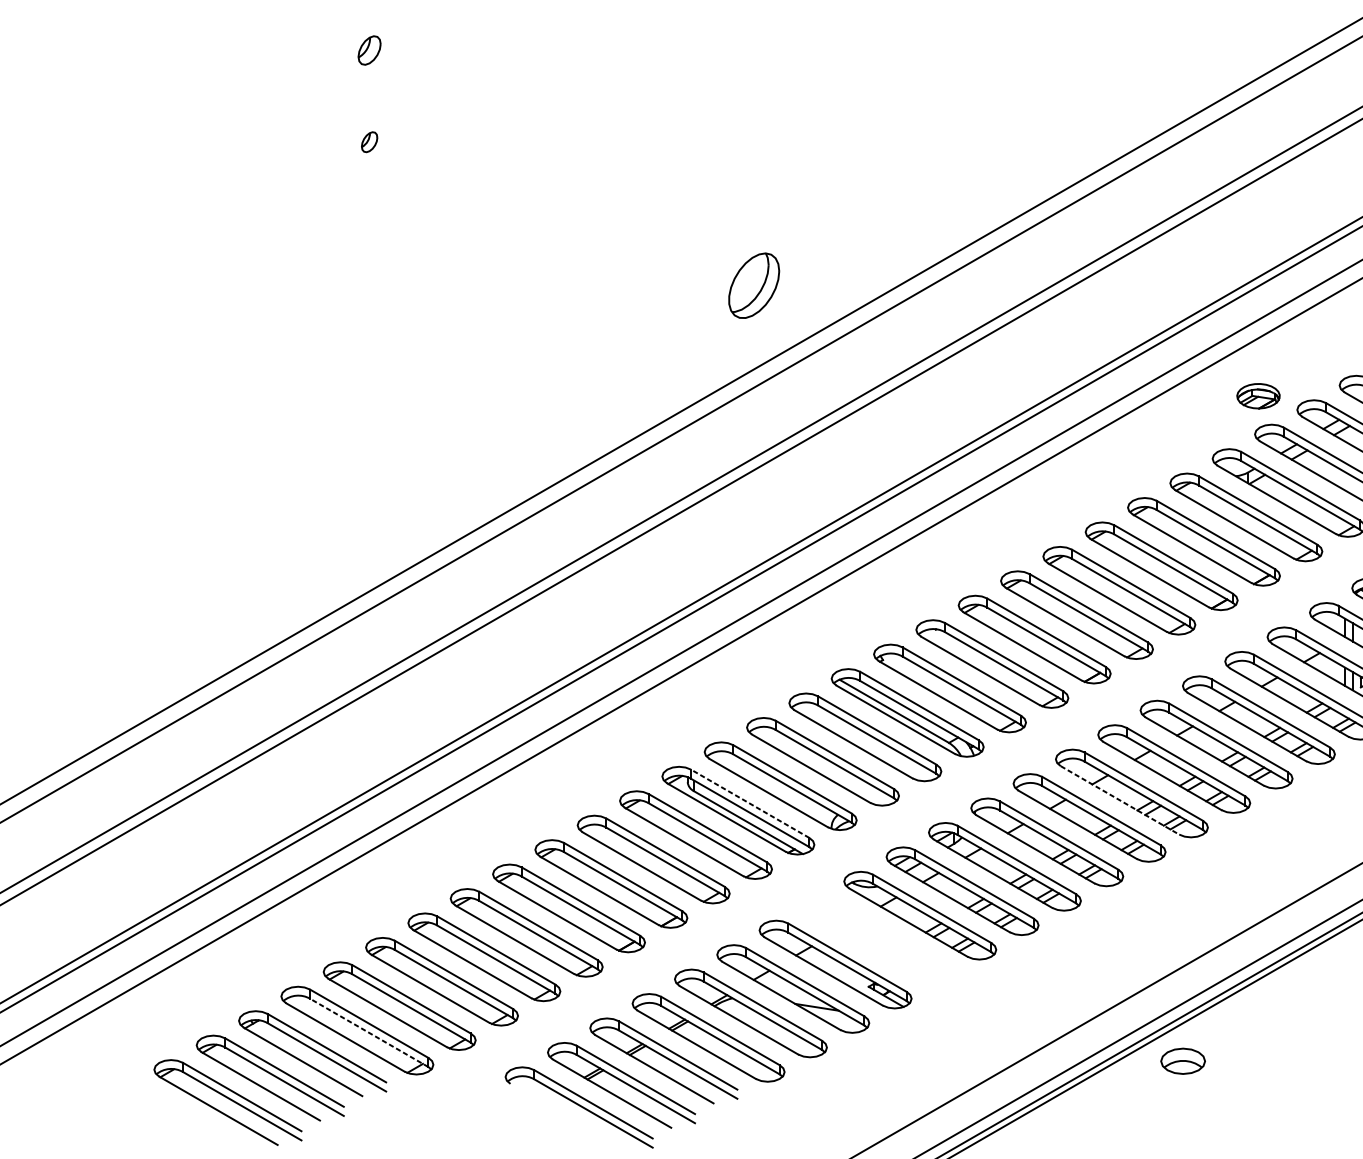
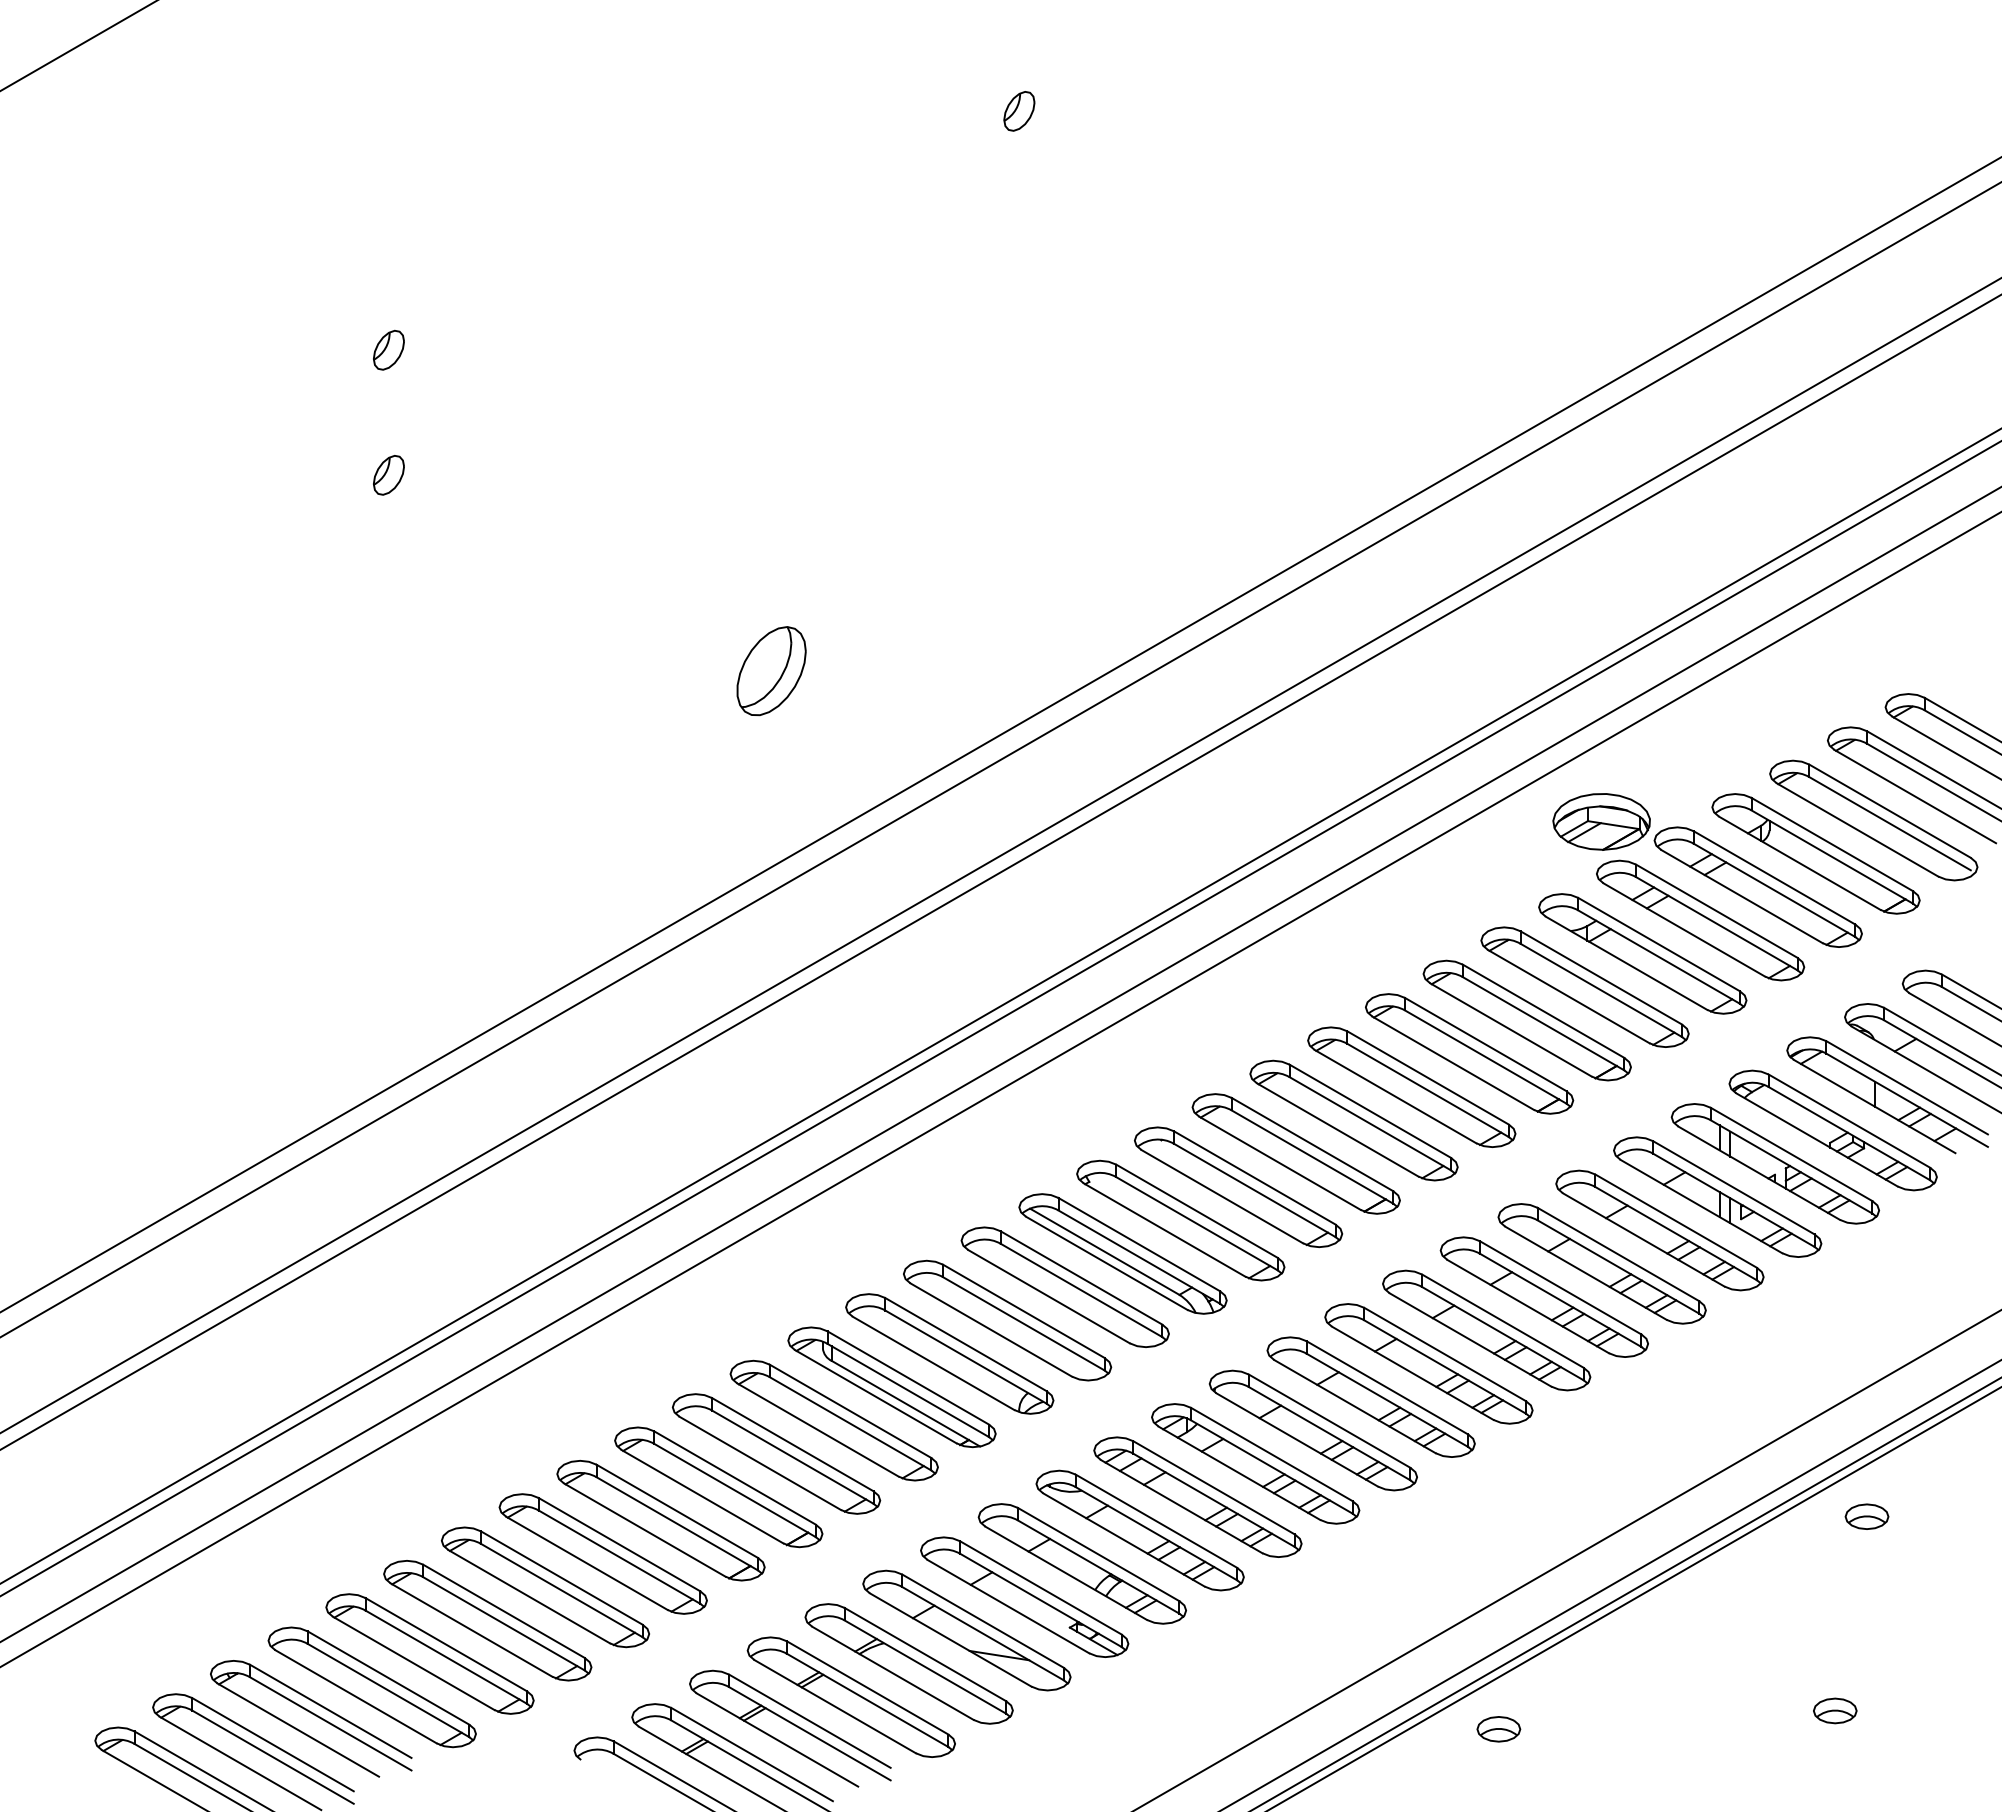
part: (369, 142) -> (388, 475), size x1.43
part: (754, 285) -> (771, 671), moved
part: (1258, 395) -> (1601, 821), size x1.67
line: (1120, 800) -> (1413, 1373), dashed -> solid
line: (749, 803) -> (907, 1377), dashed -> solid
part: (877, 939) -> (1081, 1563), added
line: (369, 1032) -> (388, 1690), dashed -> solid
part: (1182, 1061) -> (1498, 1729), size x0.71

